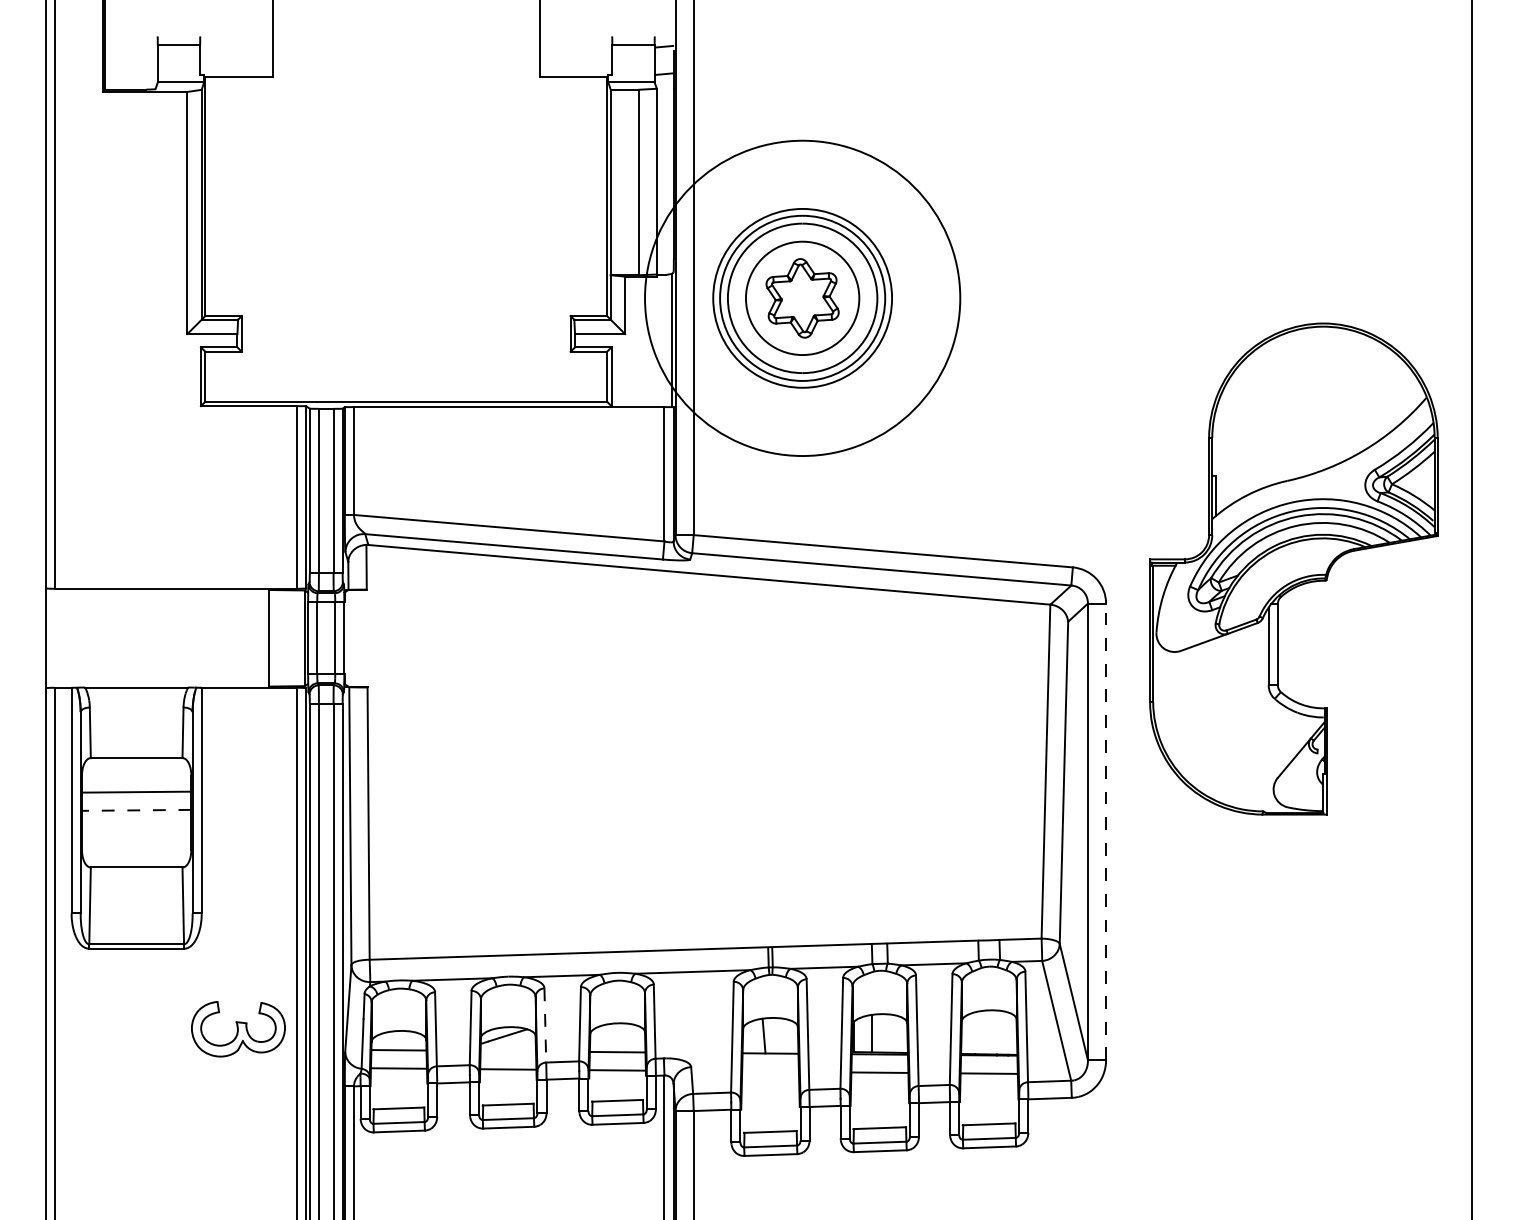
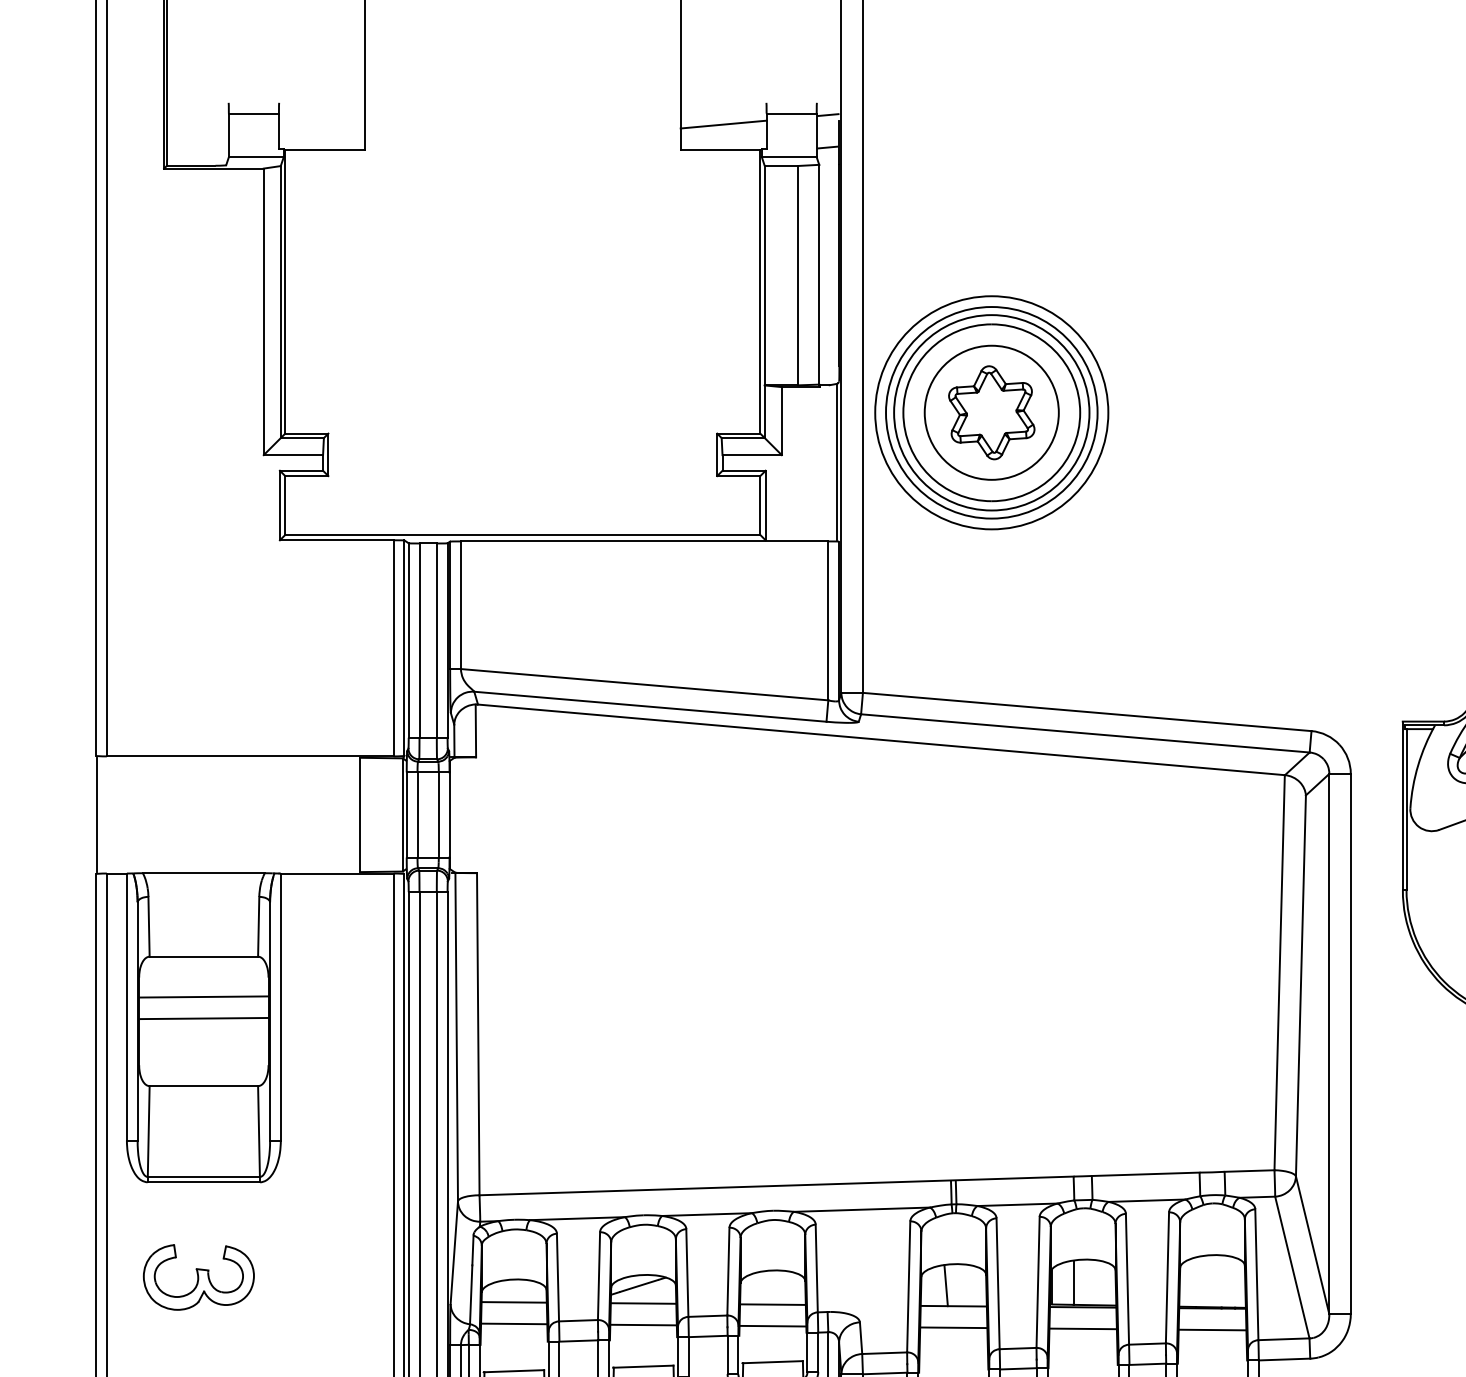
line: (575, 54) -> (723, 124), added
circle: (802, 297) -> (991, 411), size x0.62
line: (136, 810) -> (203, 1018), dashed -> solid
line: (1106, 831) -> (1351, 1043), dashed -> solid
line: (545, 1025) -> (687, 1273), dashed -> solid
part: (238, 1029) -> (198, 1277), moved
line: (508, 1050) -> (643, 1302), added
line: (770, 1071) -> (953, 1327), added

